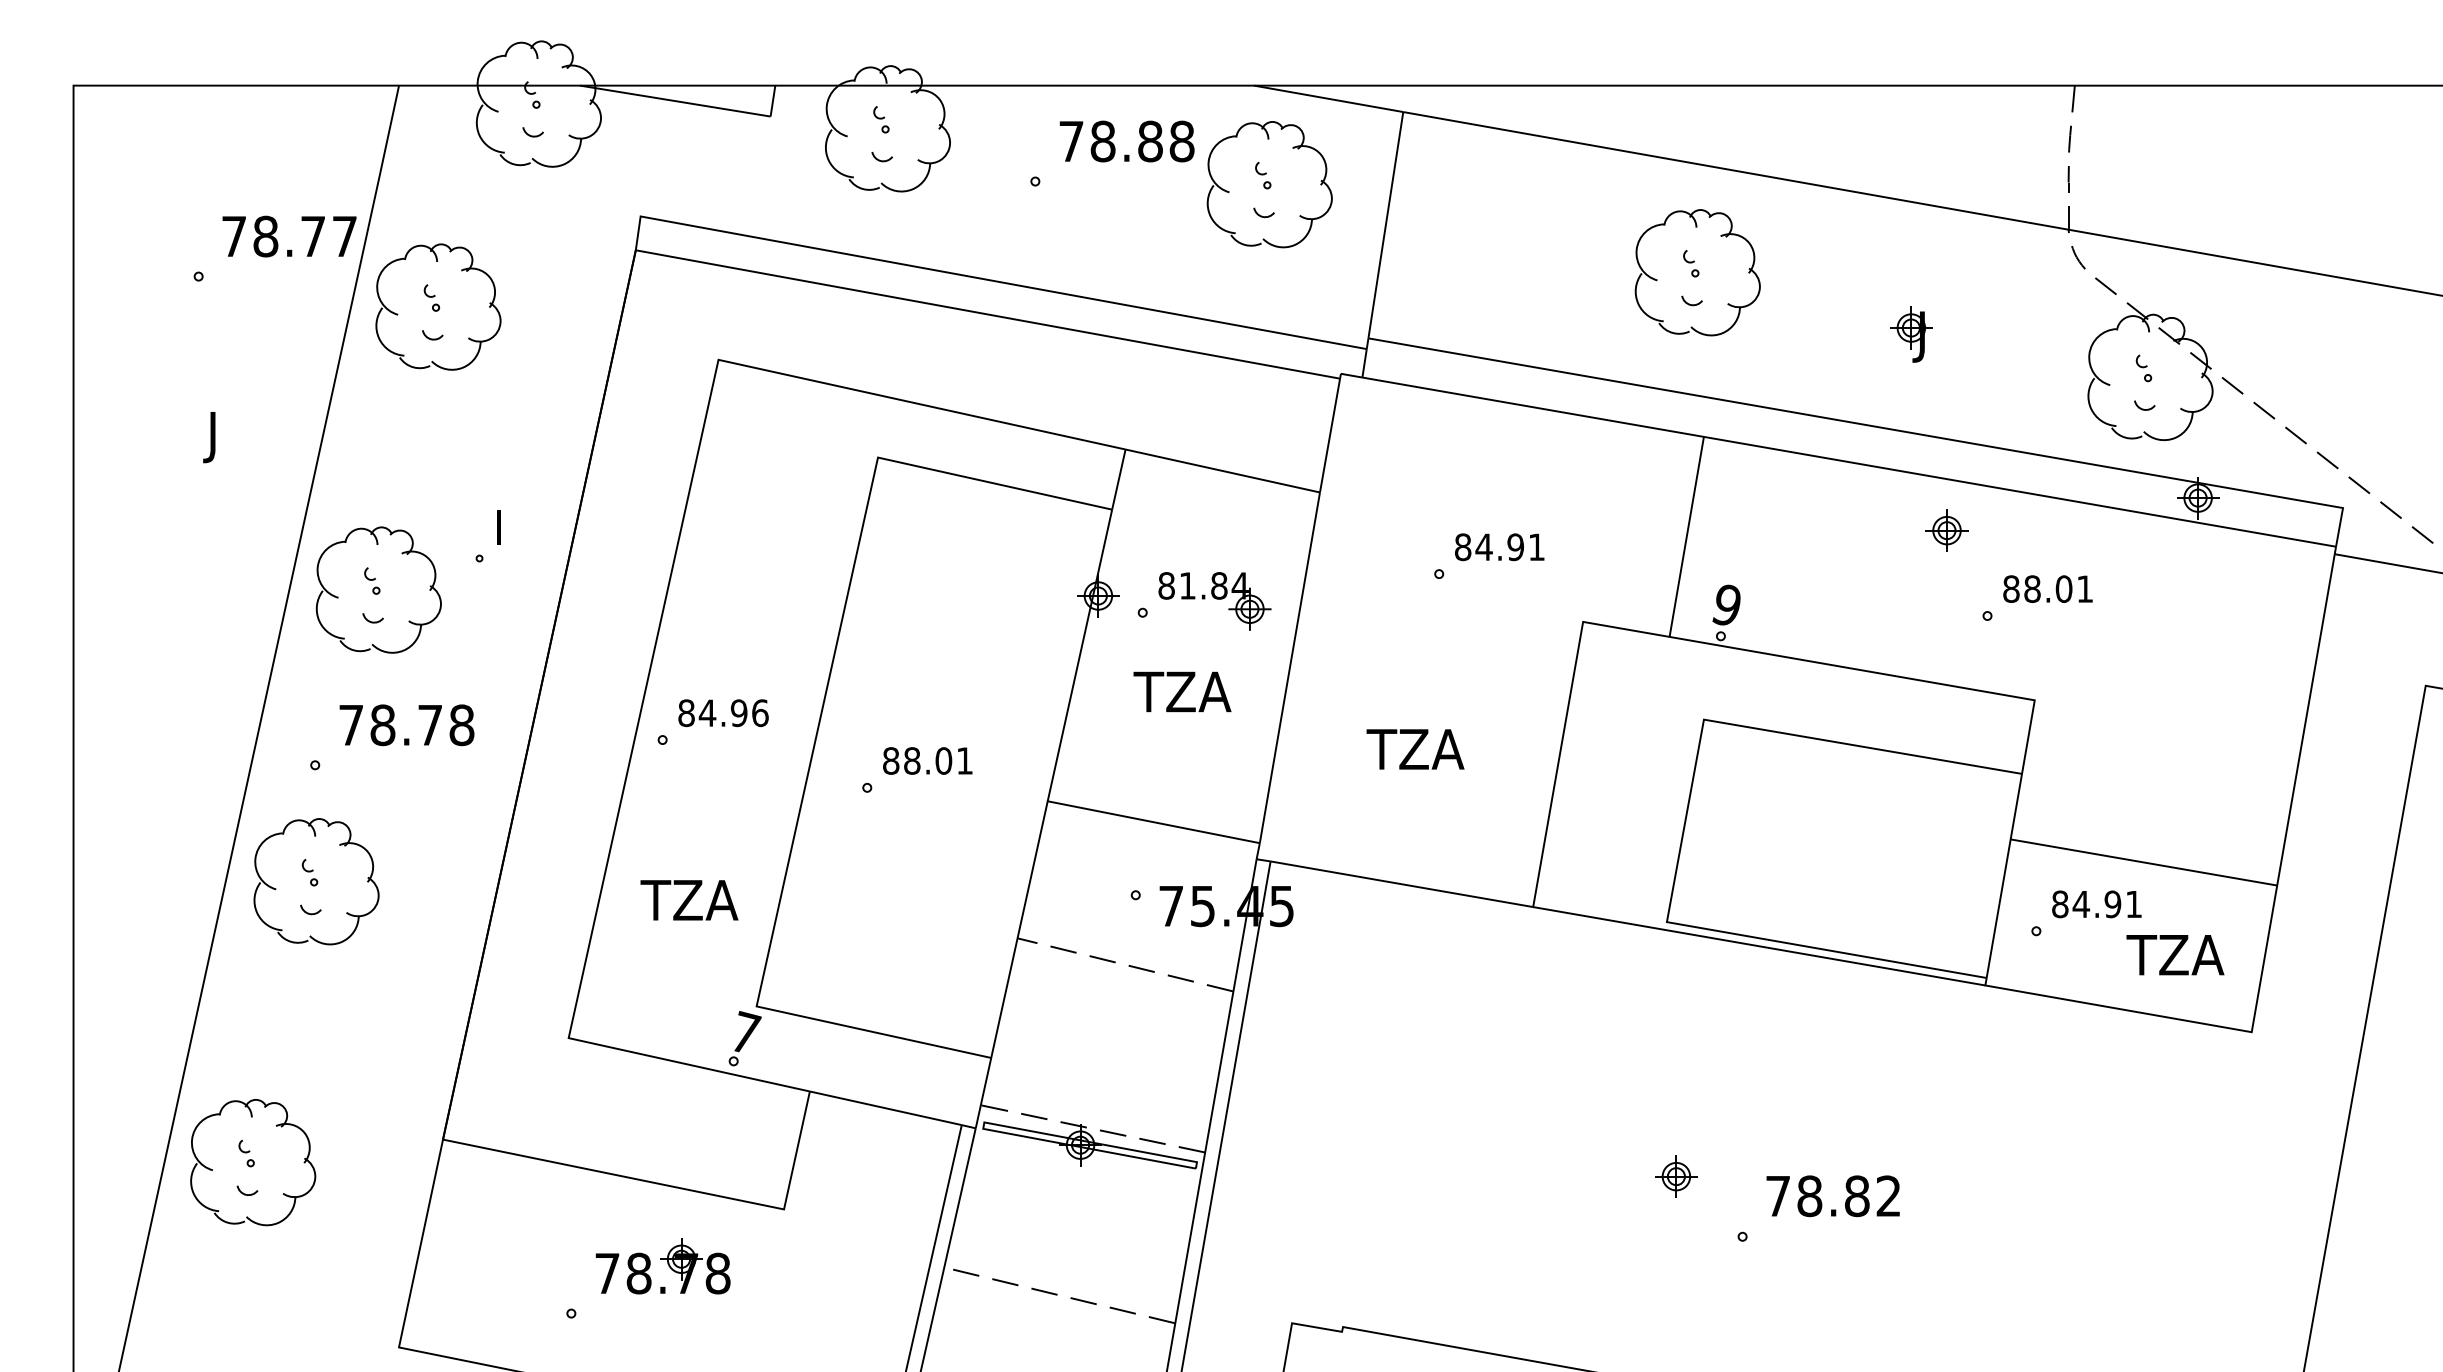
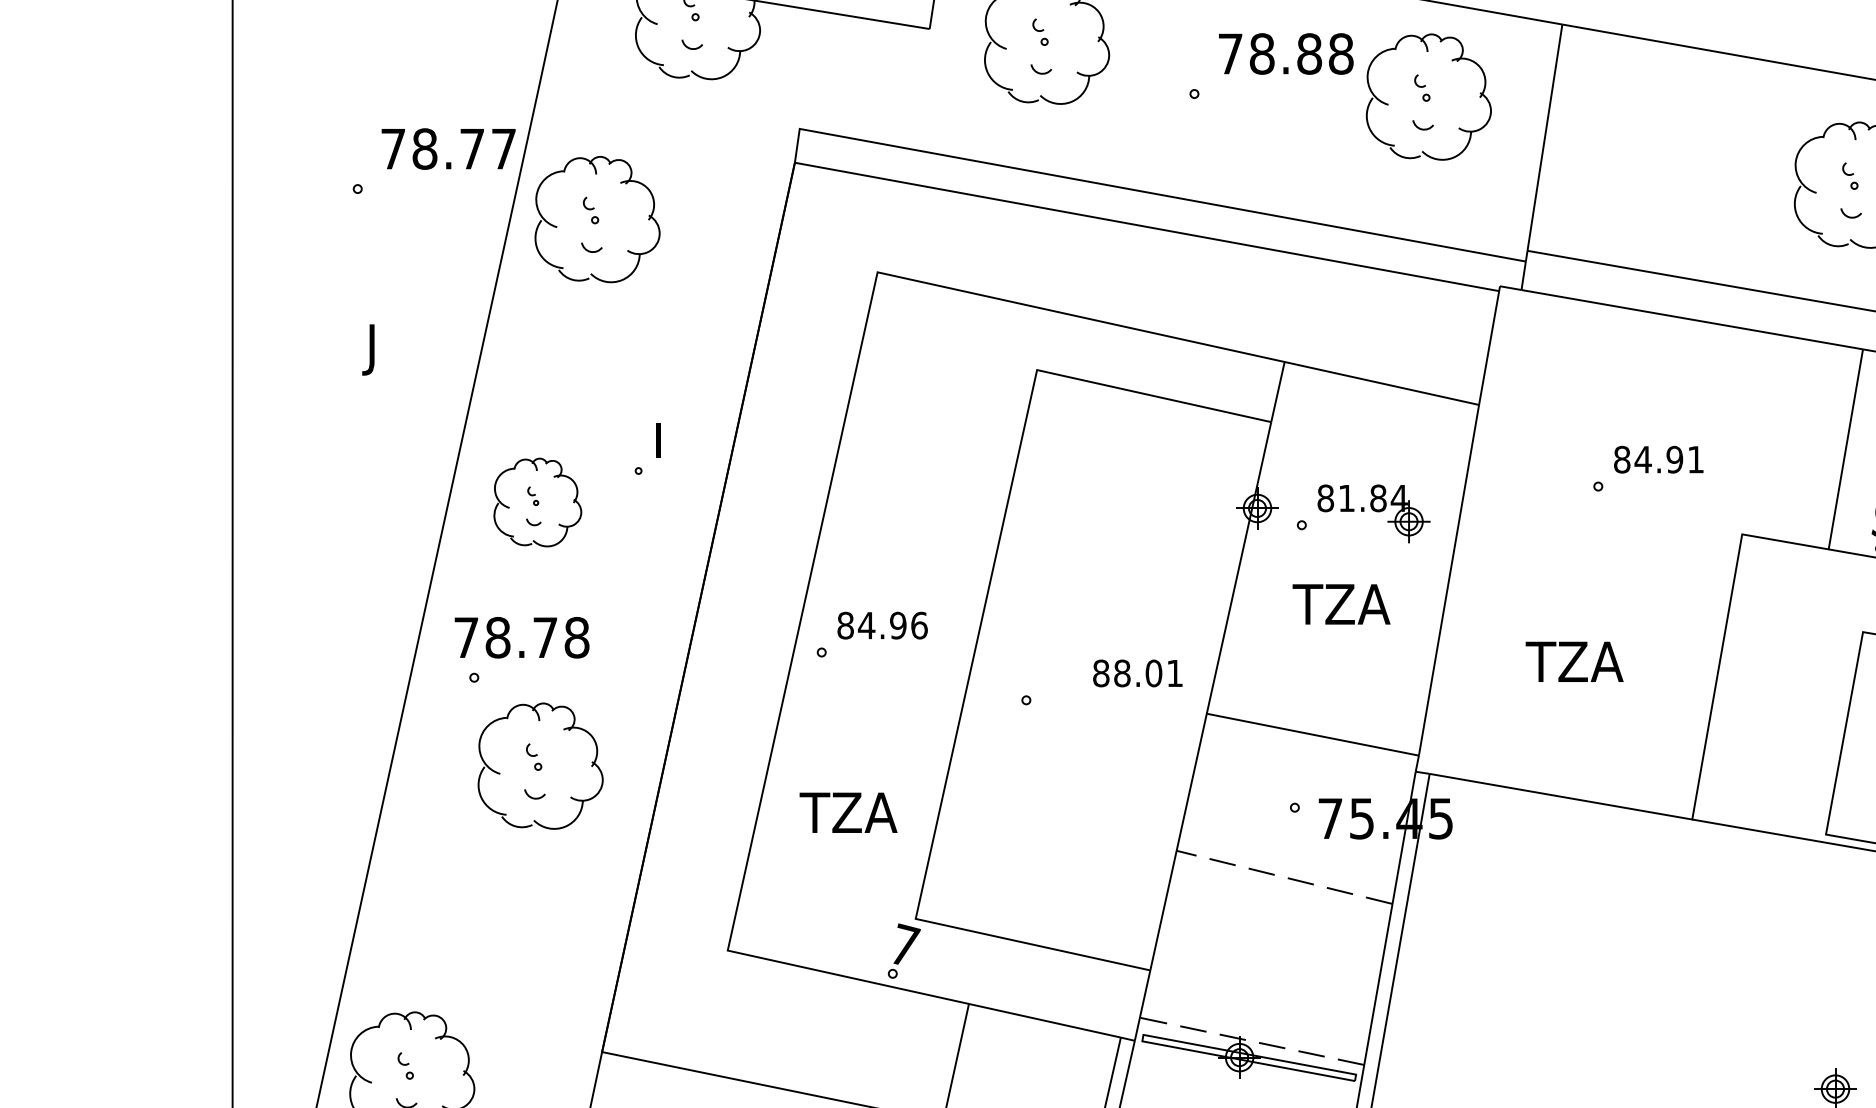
part: (378, 589) -> (537, 501), size x0.7
text: (406, 725) -> (521, 637), moved
text: (927, 760) -> (1137, 672), moved
part: (316, 881) -> (540, 765), moved

